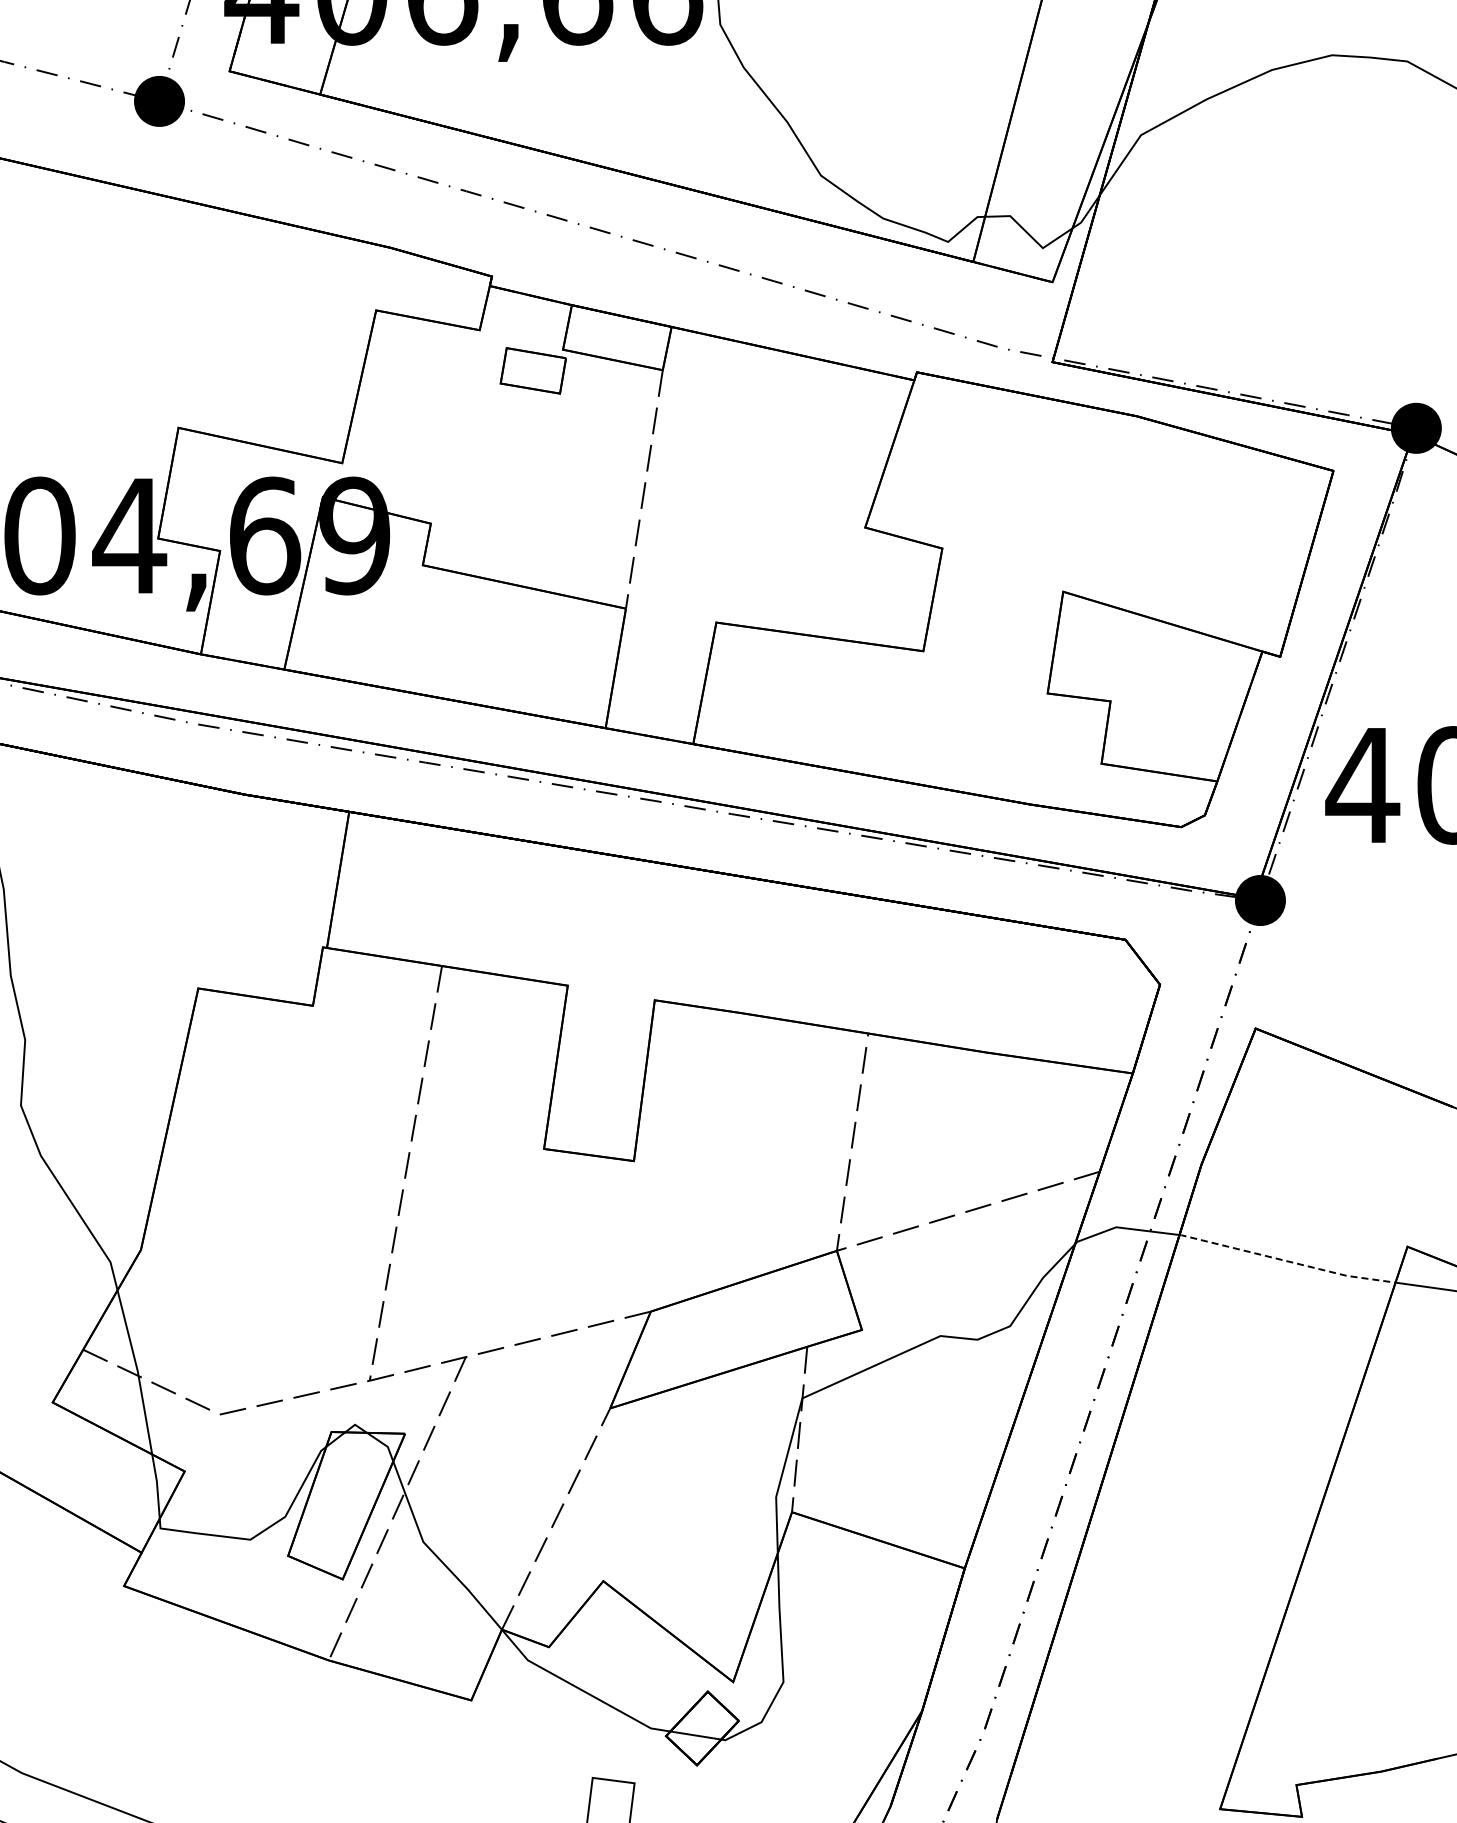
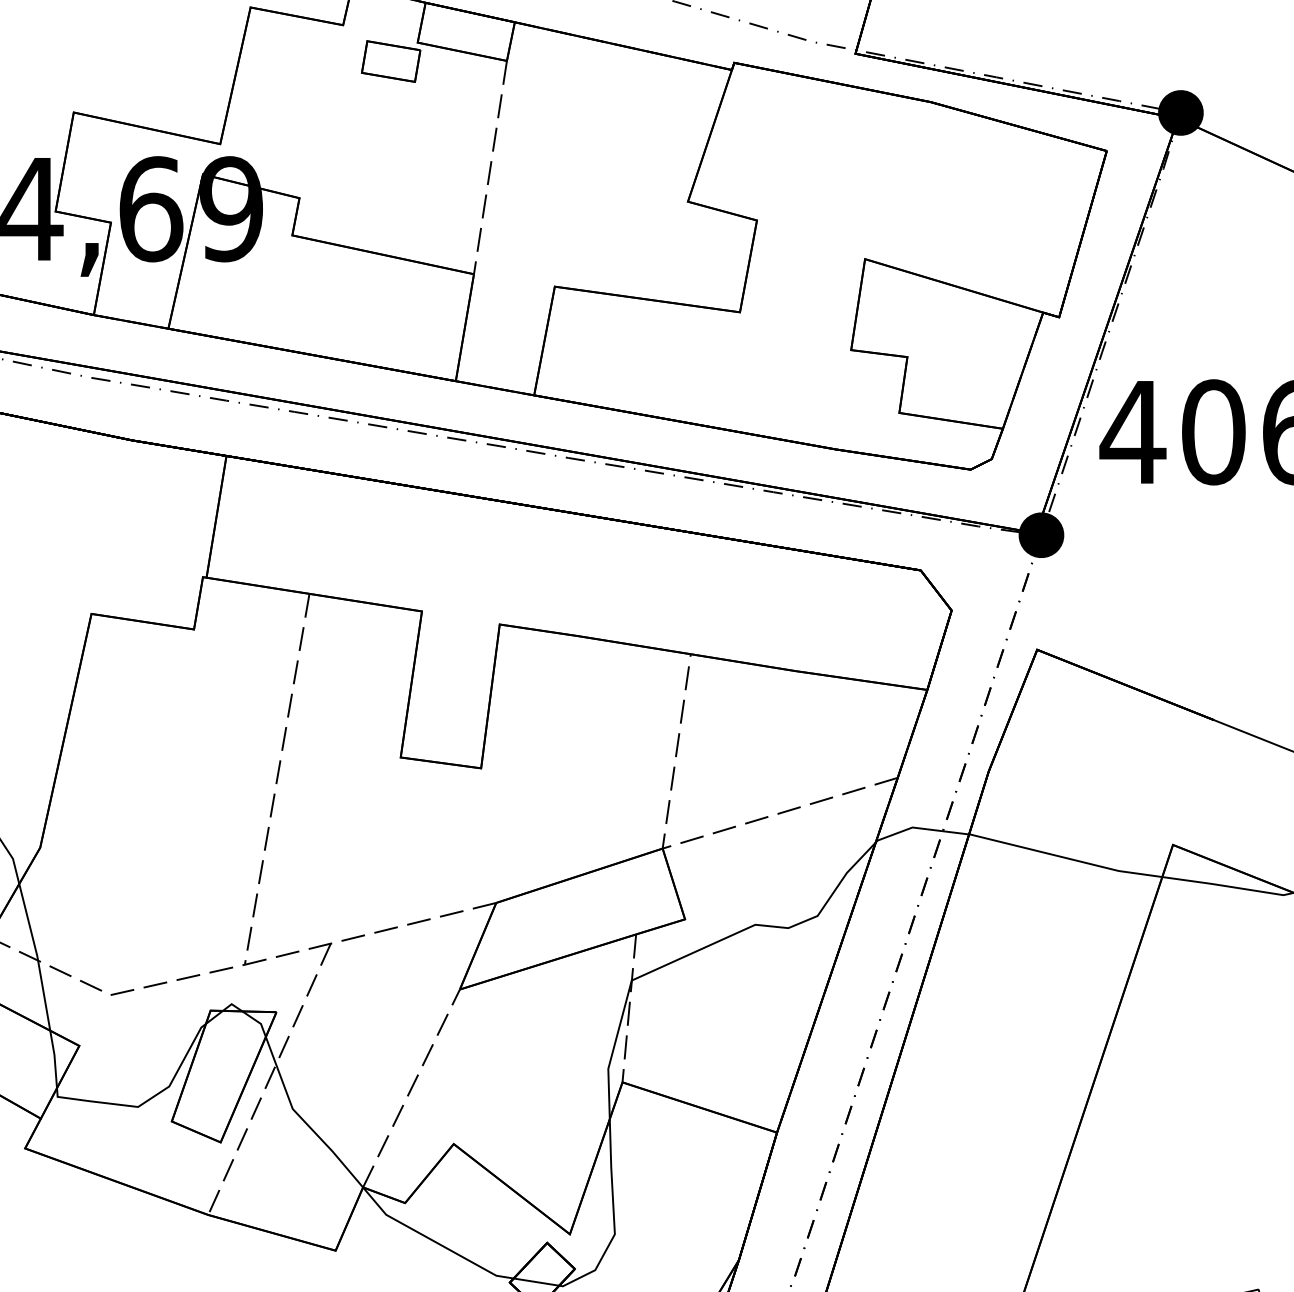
line: (1287, 1261) -> (1065, 858), dashed -> solid

